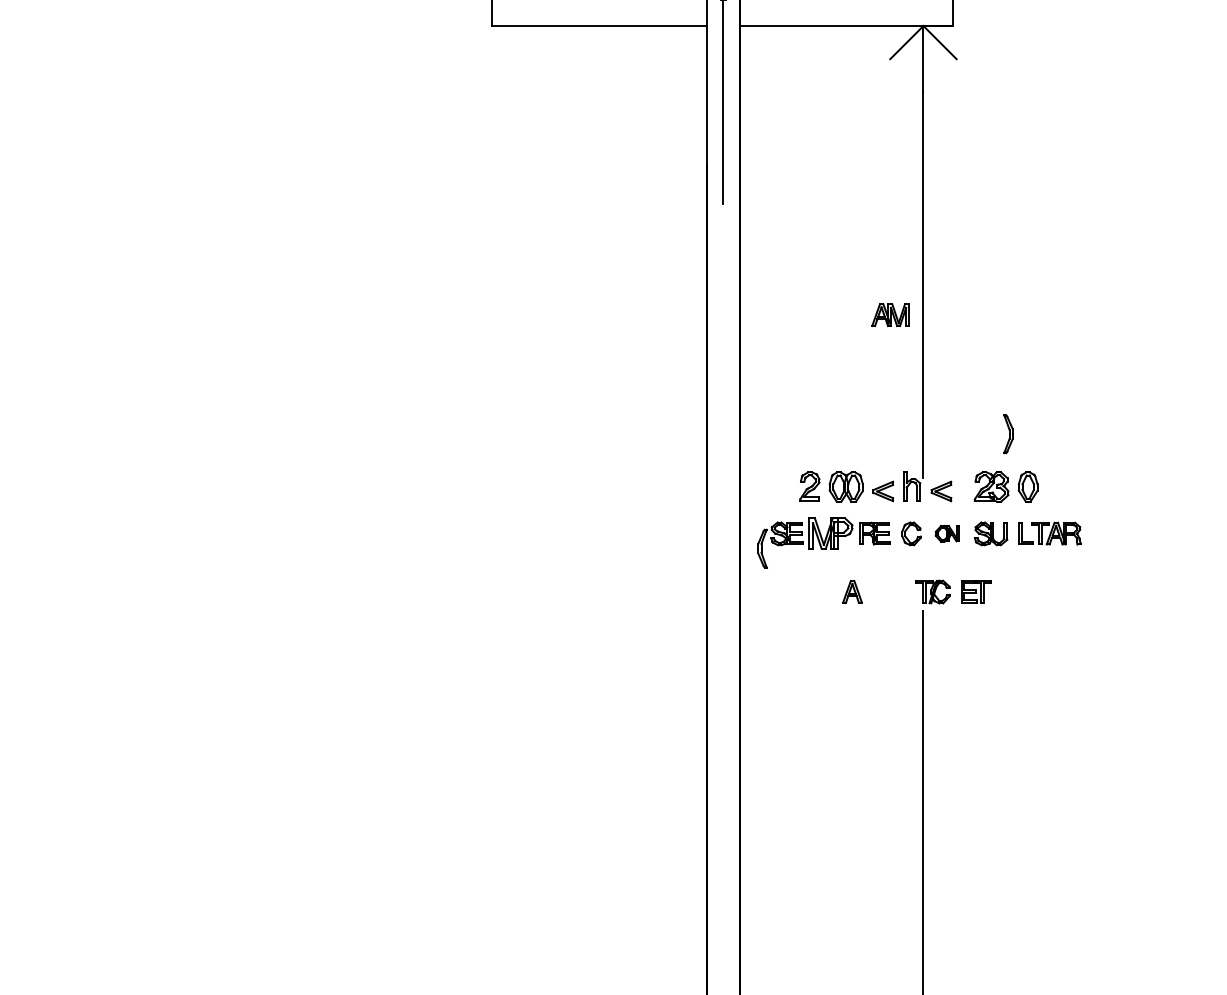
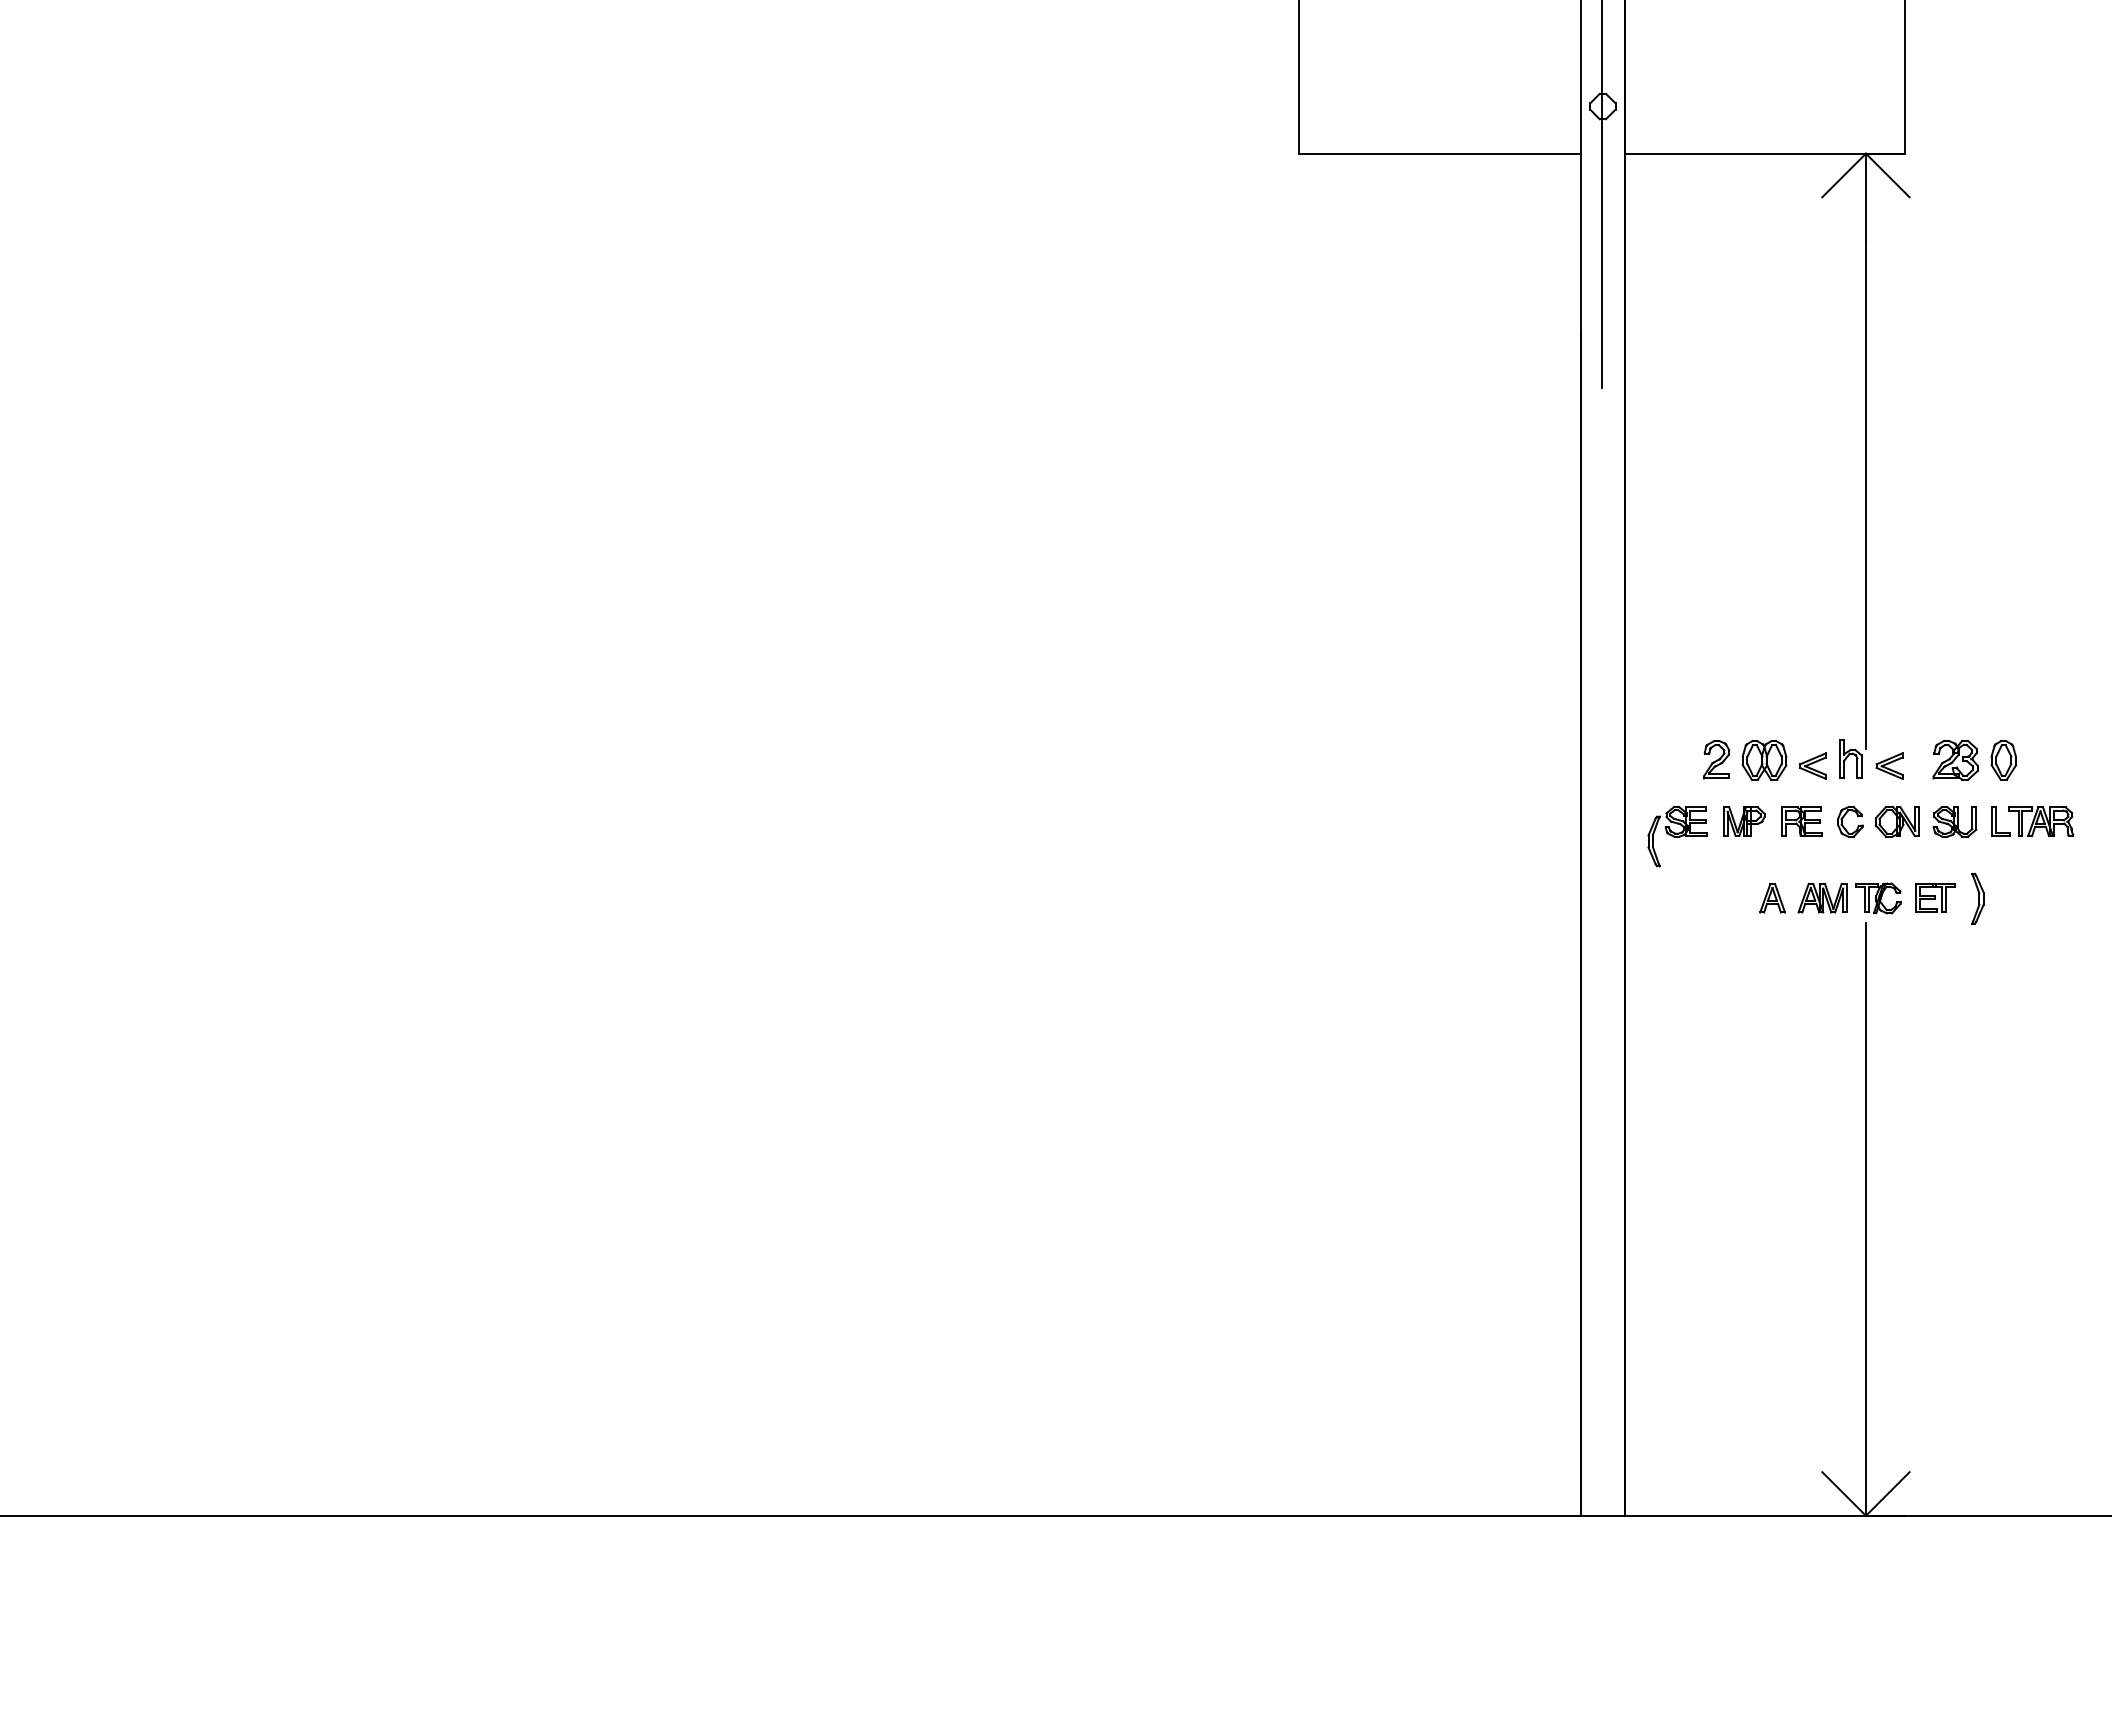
part: (890, 314) -> (1822, 897), moved
part: (1008, 433) -> (1977, 898), moved
part: (831, 533) -> (1744, 821), size x0.71
part: (946, 533) -> (1896, 821), size x1.43

